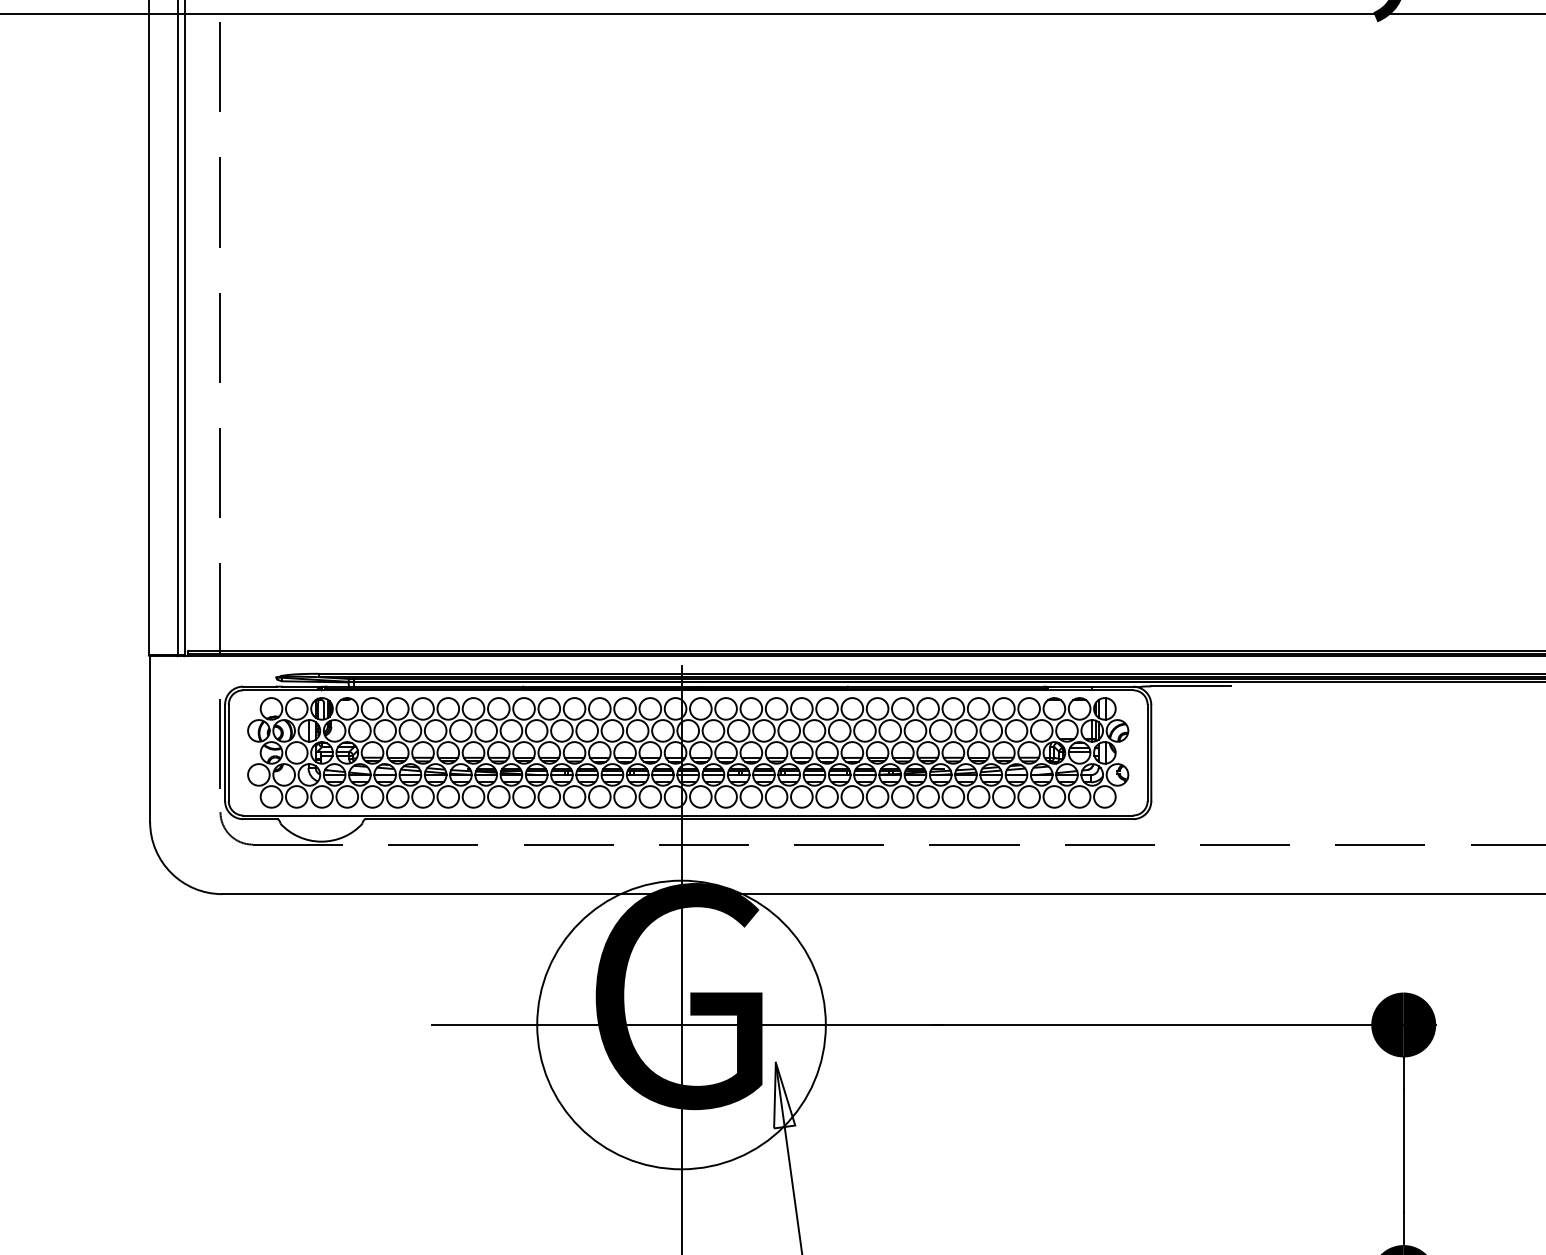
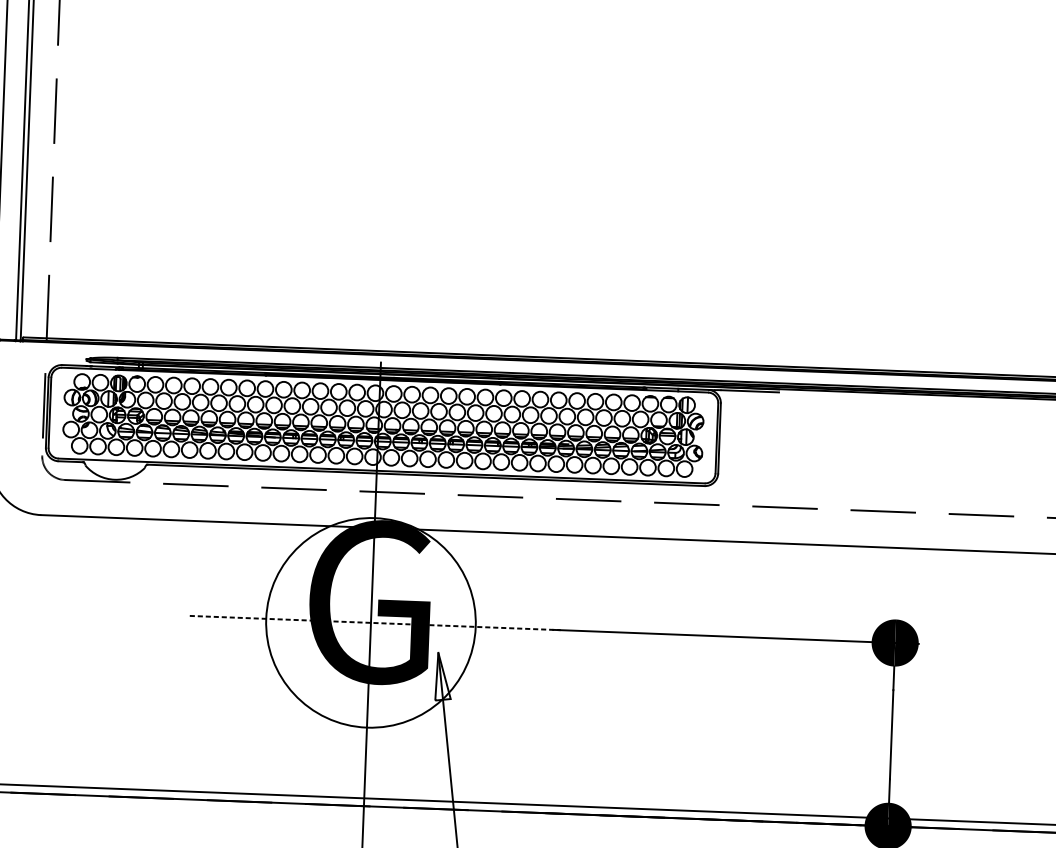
line: (687, 1025) -> (375, 623), solid -> dashed

